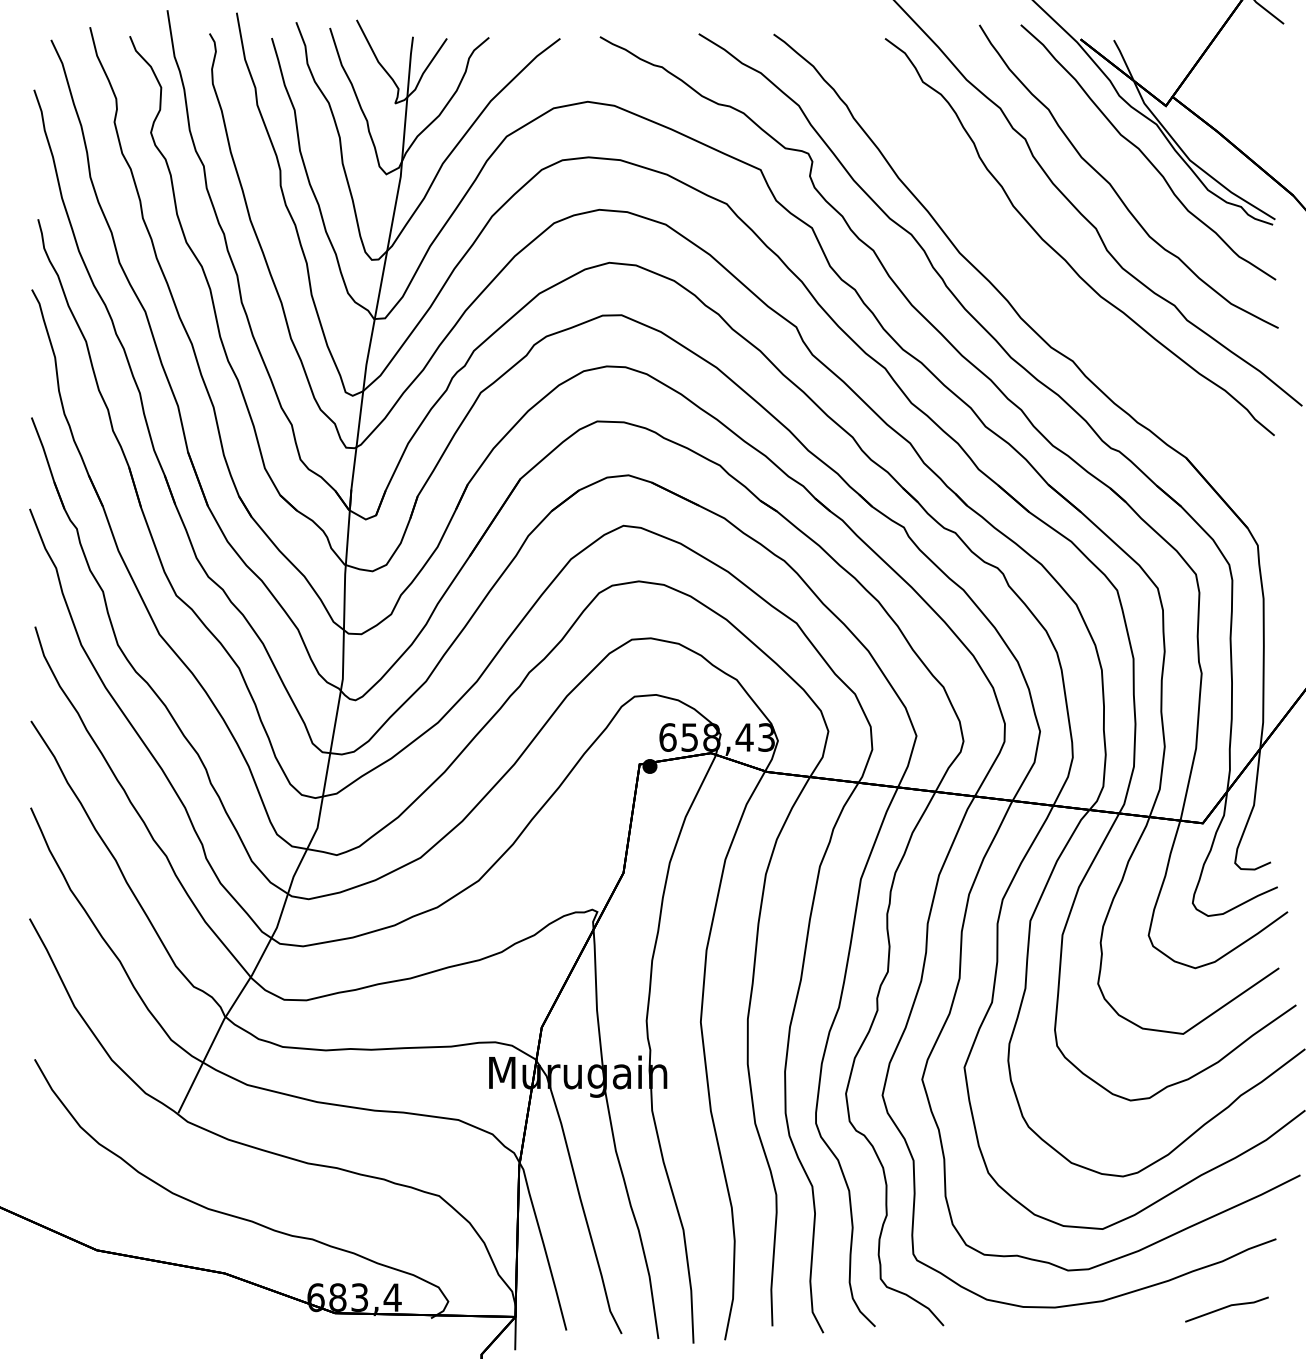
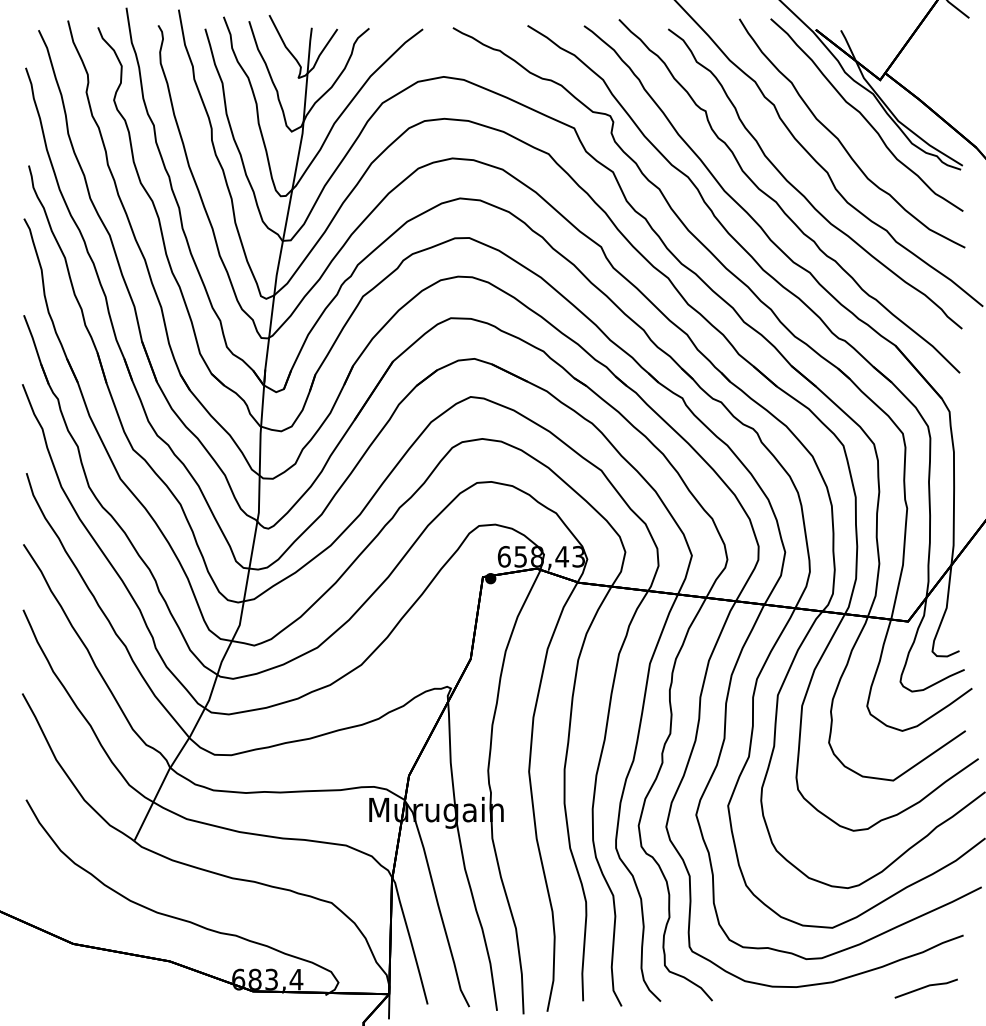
part: (1032, 271) -> (779, 205), added

